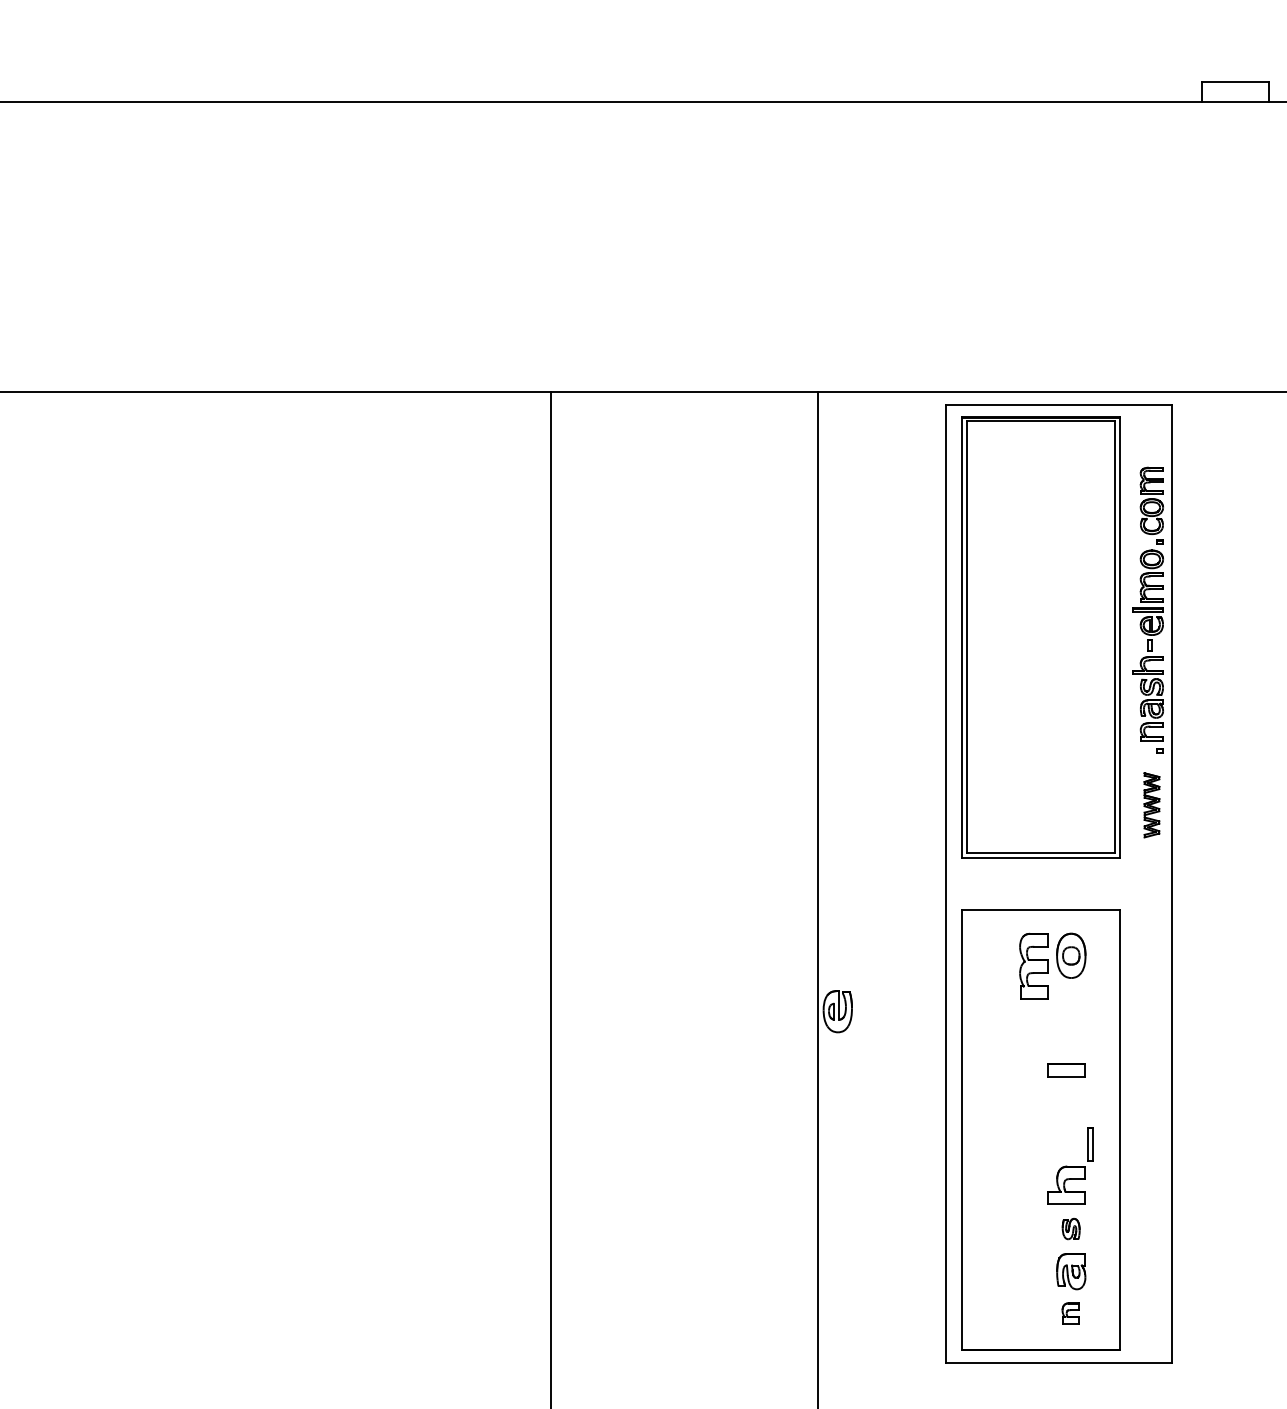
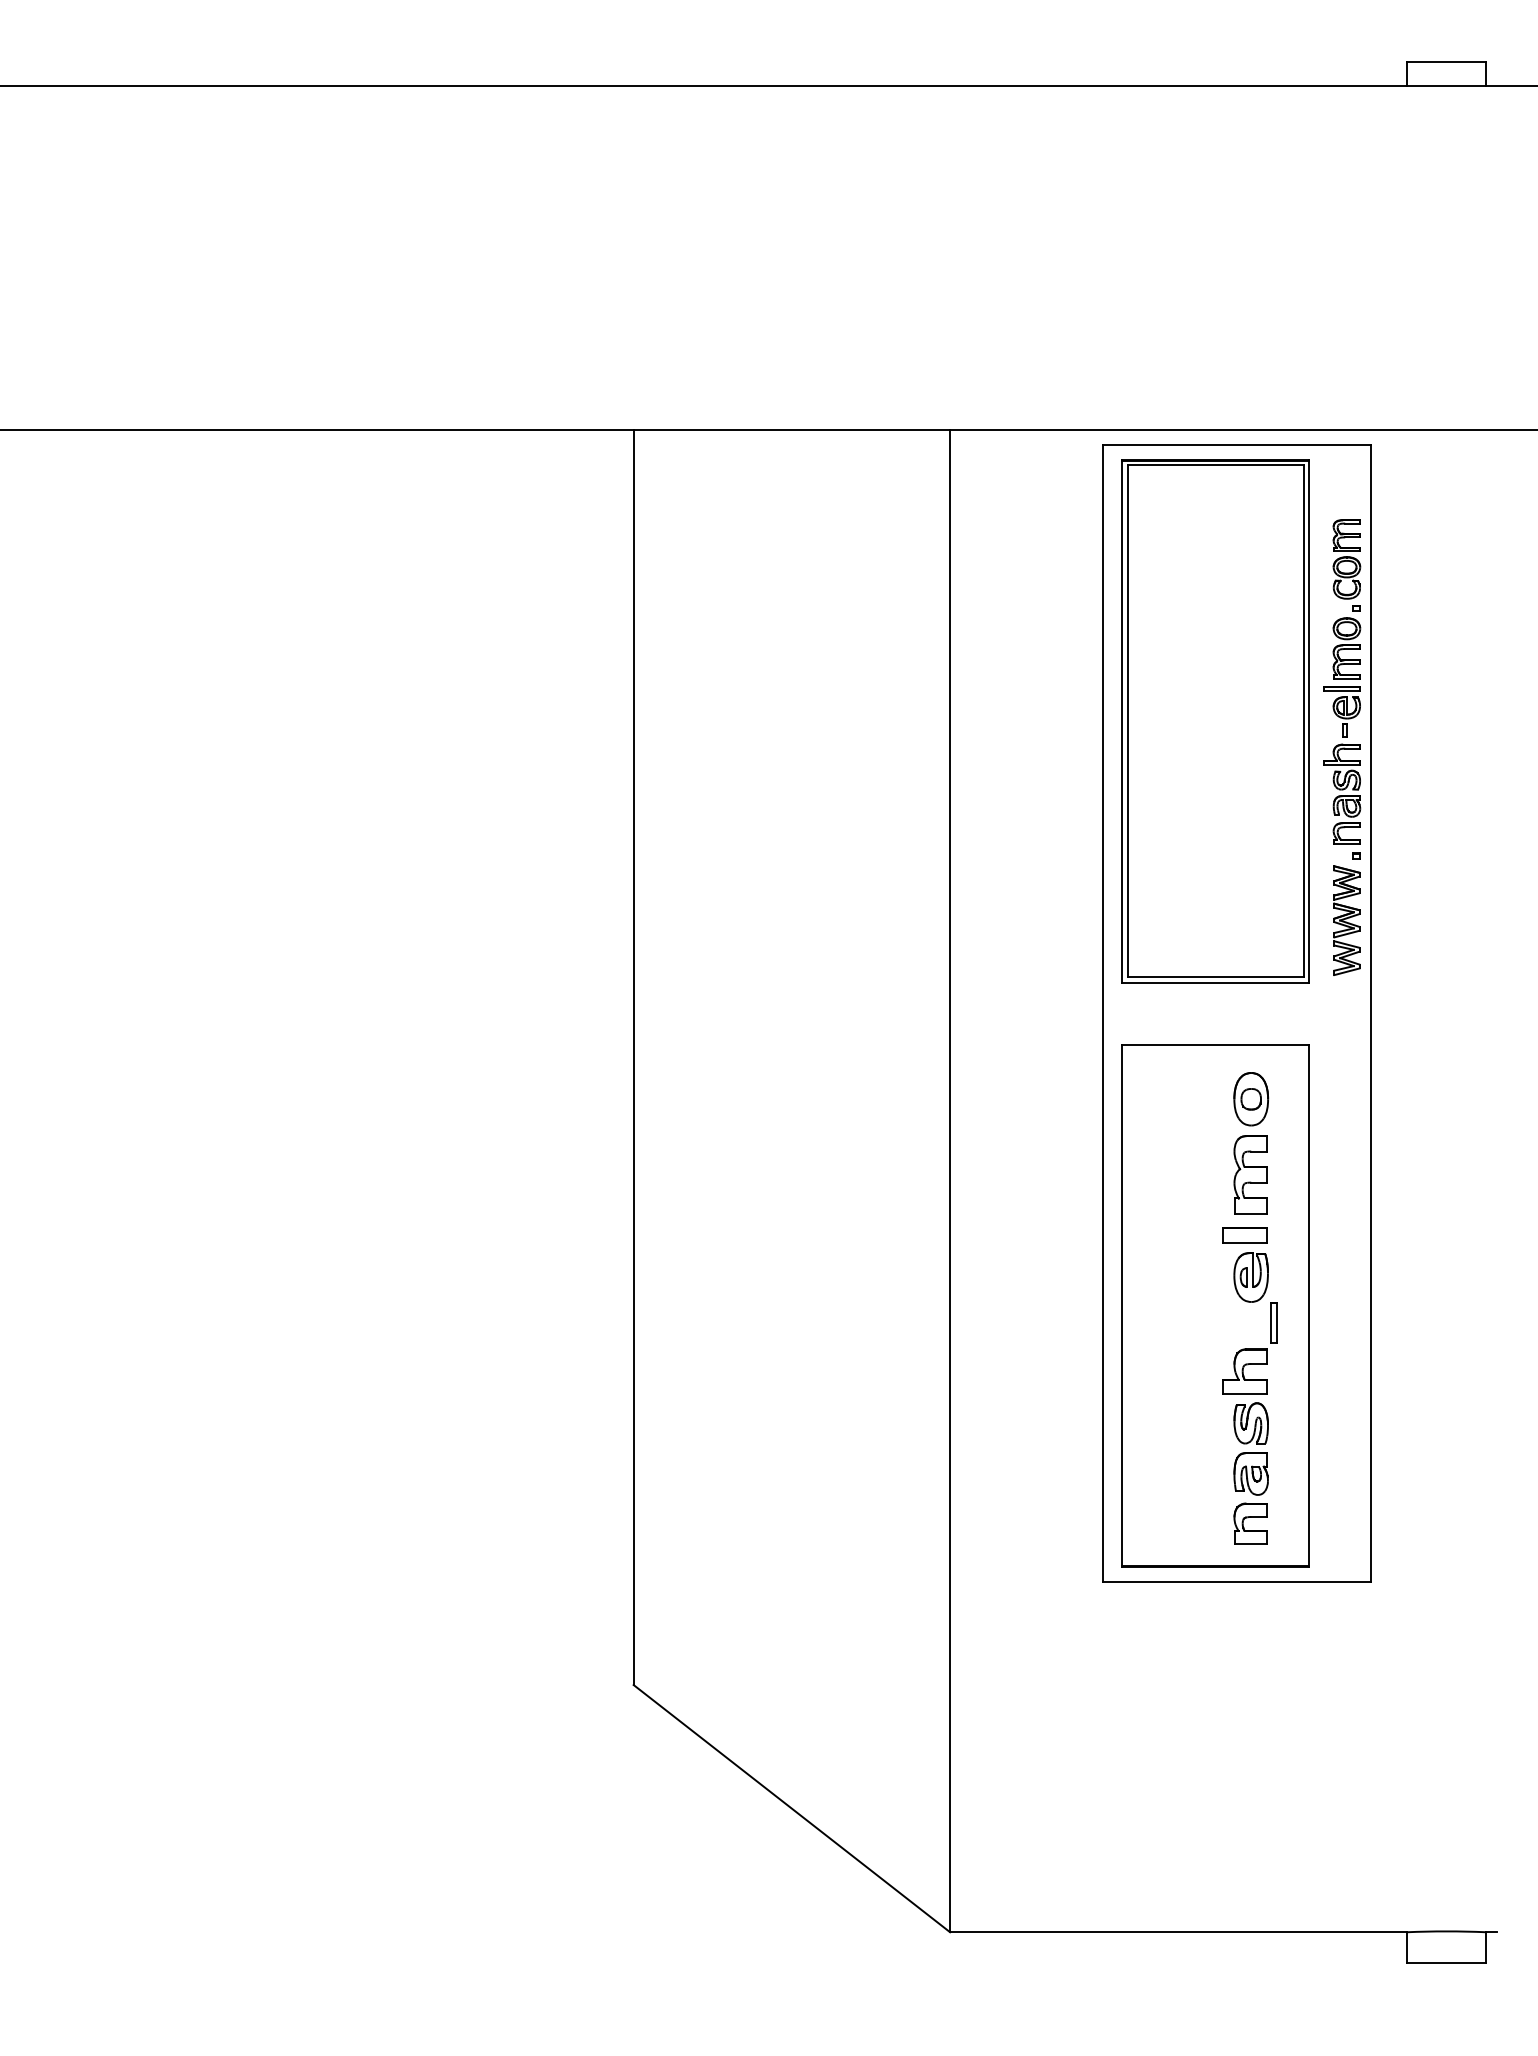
part: (1151, 805) -> (1346, 920), size x1.43
part: (1033, 966) -> (1250, 1174), moved
part: (837, 1011) -> (1250, 1277), moved
part: (1070, 1229) -> (1250, 1423), size x1.67
part: (1070, 1313) -> (1250, 1523), size x1.67

